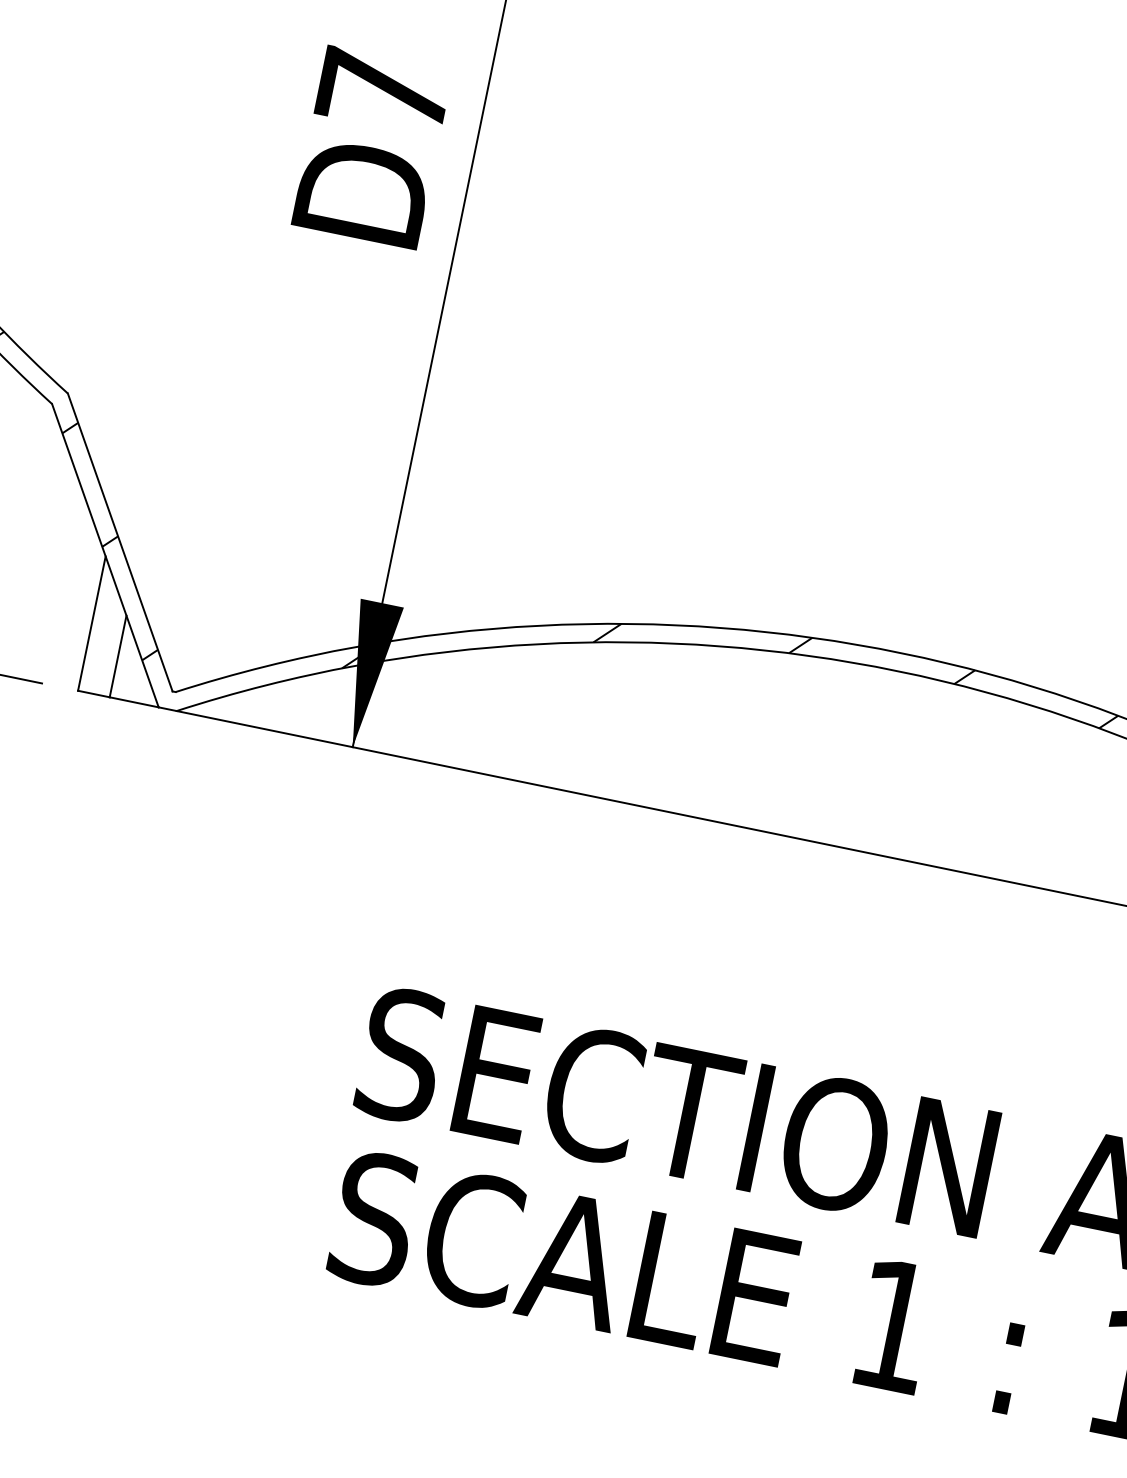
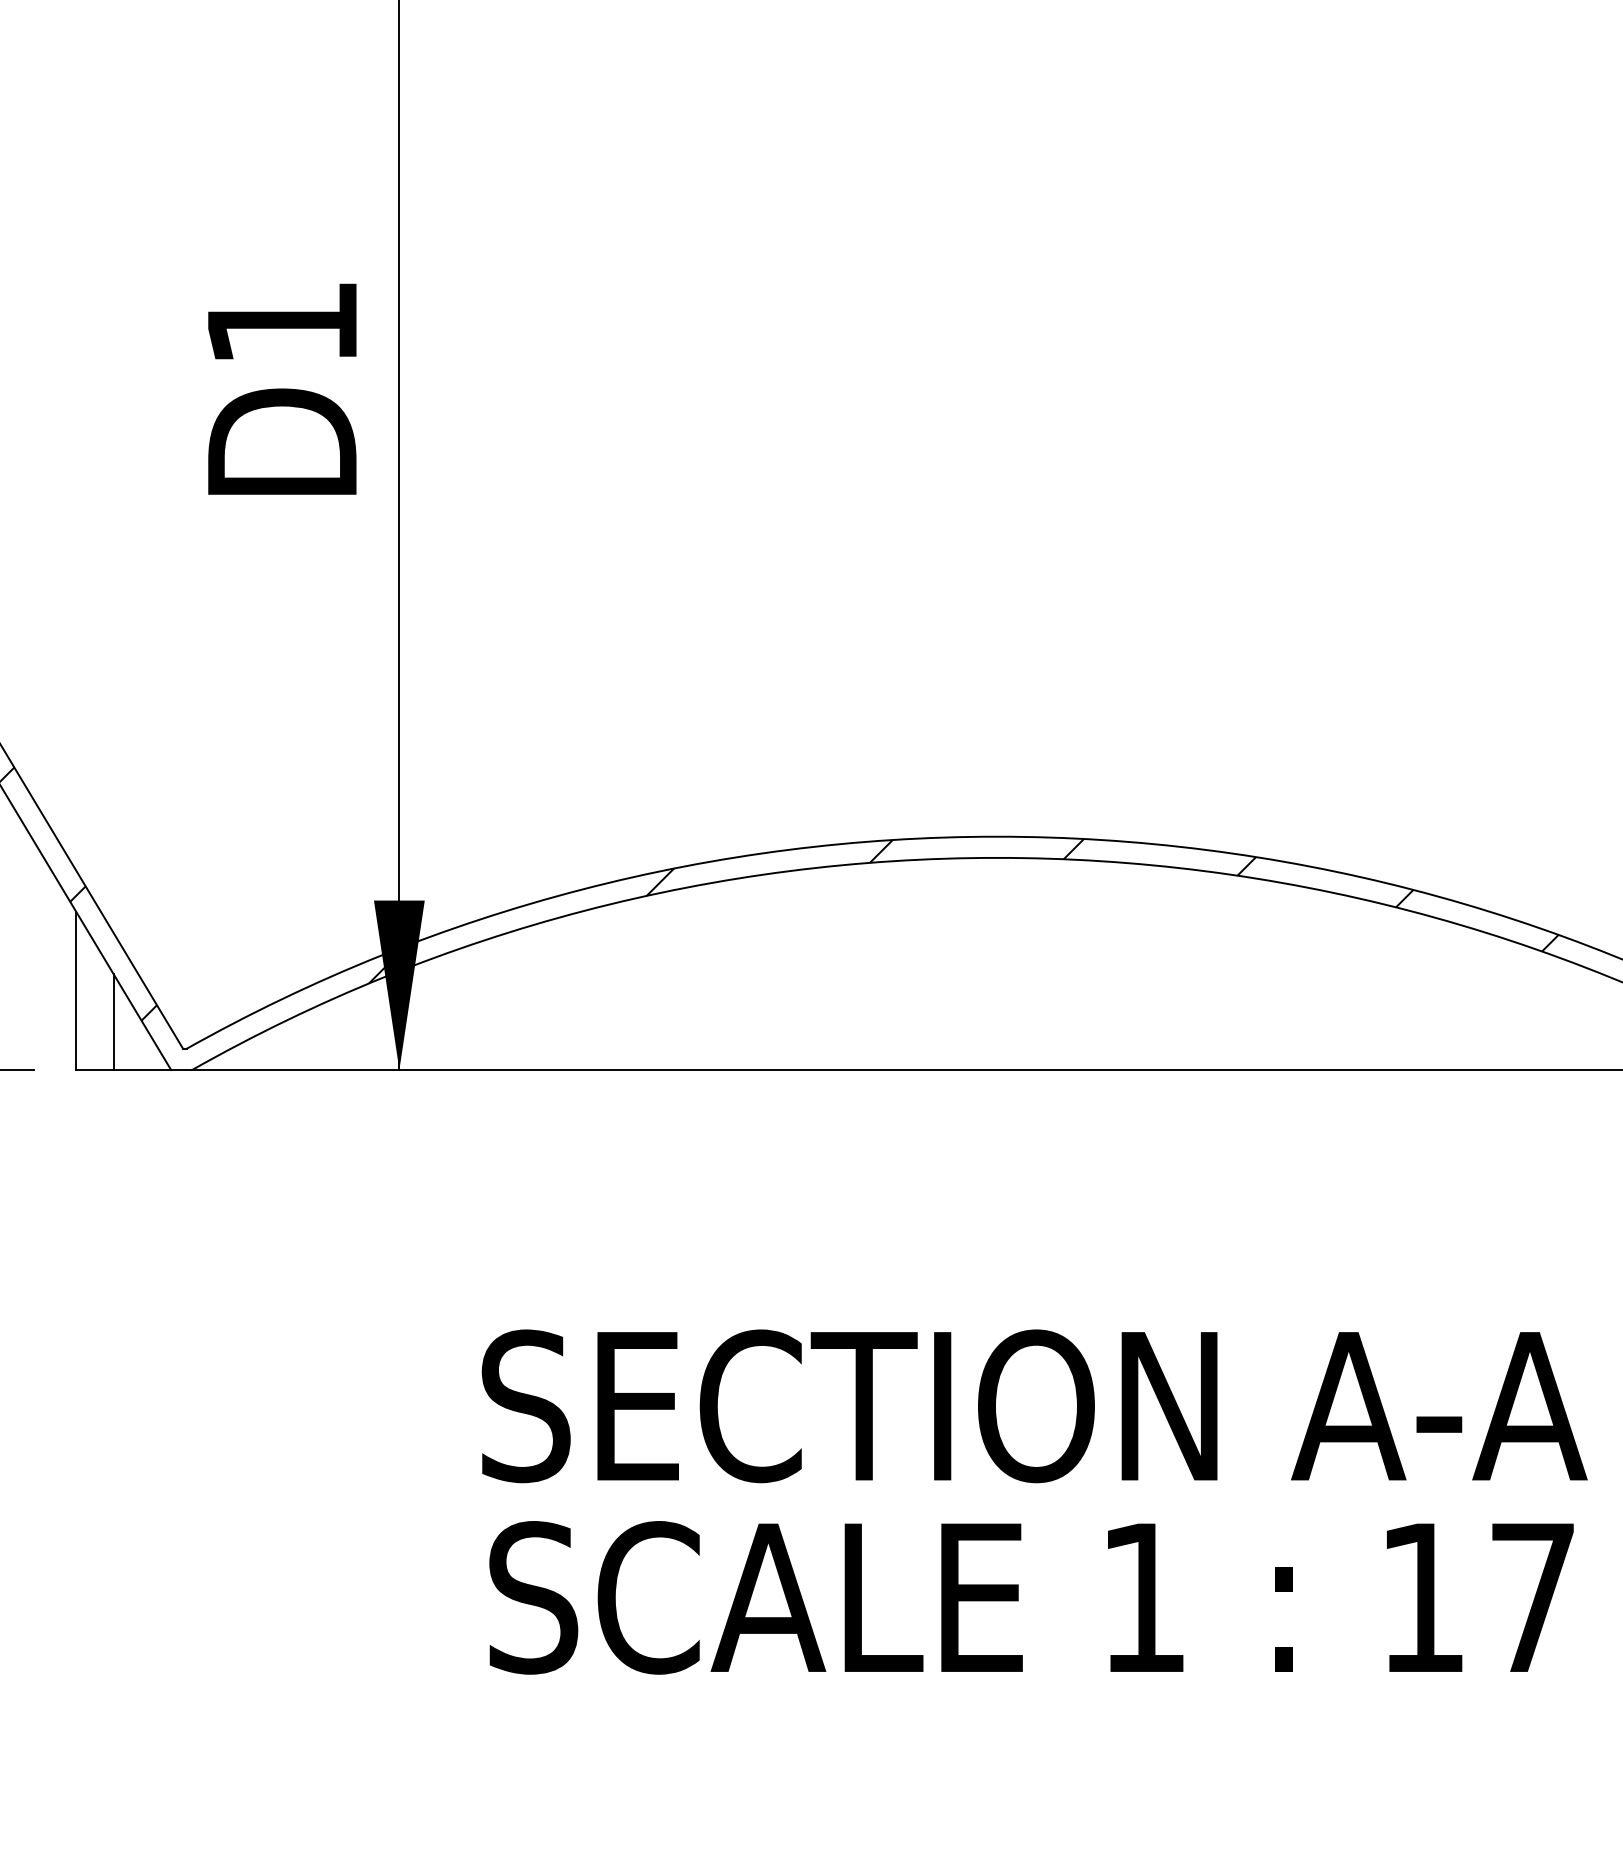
text: (383, 91) -> (282, 322), D7 -> D1

